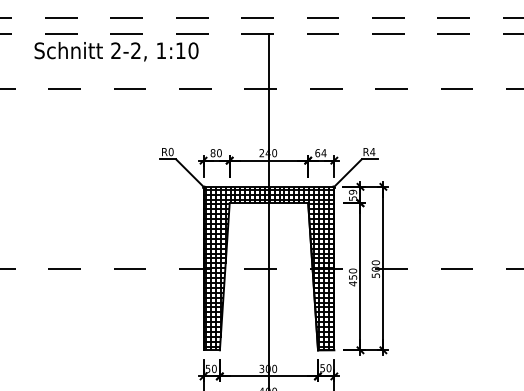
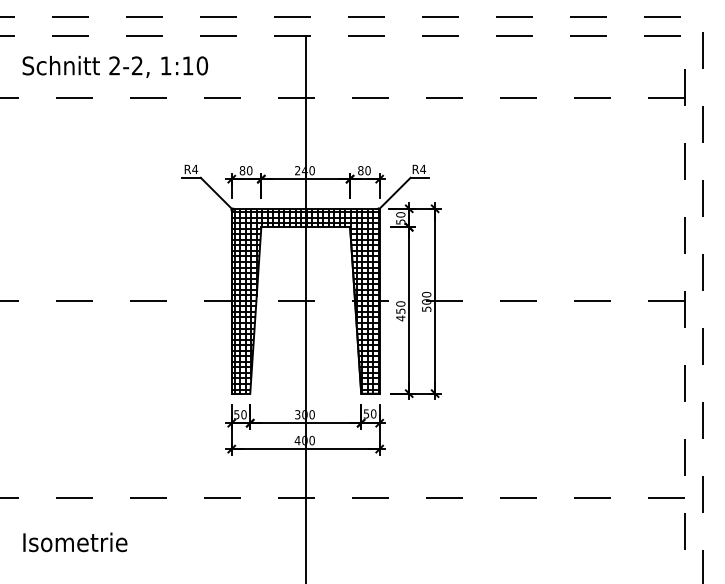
text: (116, 51) -> (115, 66), moved
text: (171, 152) -> (195, 169), R0 -> R4
text: (320, 152) -> (364, 170), 64 -> 80
text: (352, 191) -> (400, 214), 59 -> 50

